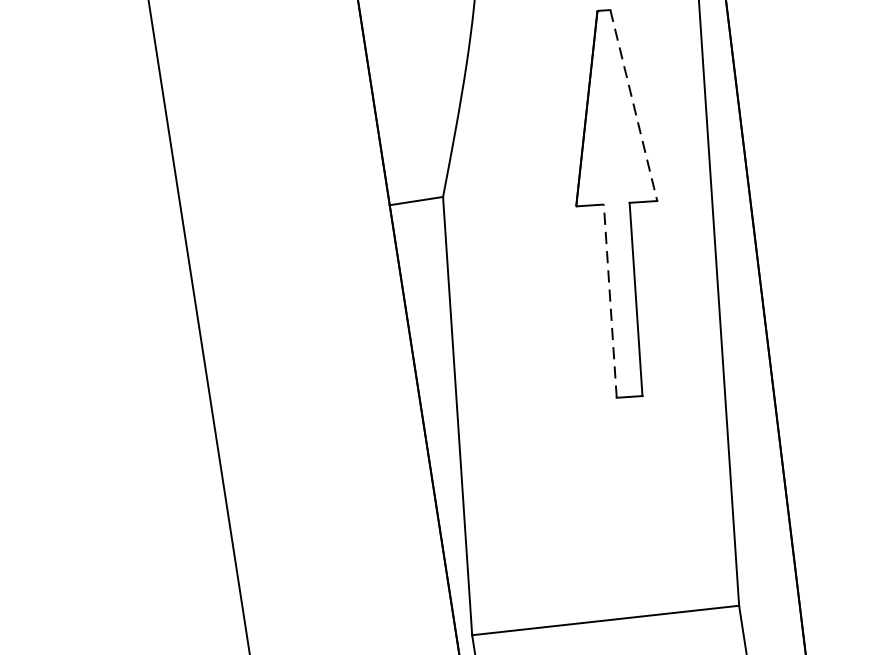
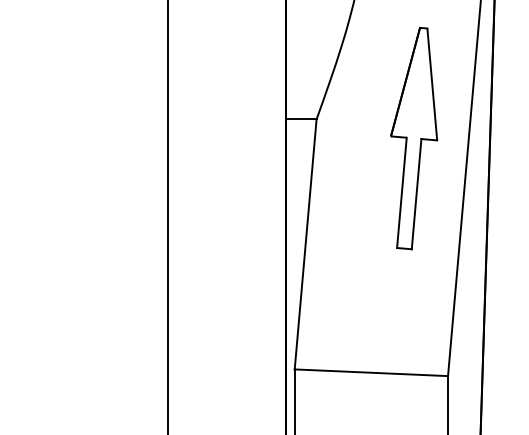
line: (634, 105) -> (432, 84), dashed -> solid
line: (609, 300) -> (401, 192), dashed -> solid

